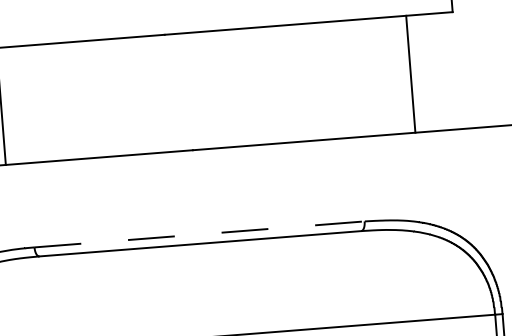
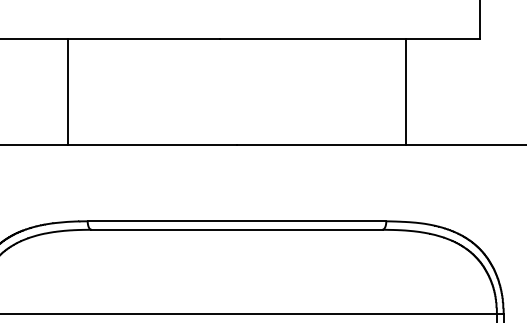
line: (411, 74) -> (406, 92), moved
line: (200, 234) -> (237, 221), dashed -> solid

